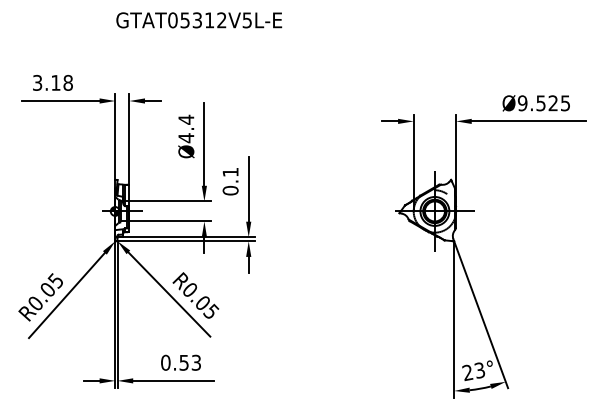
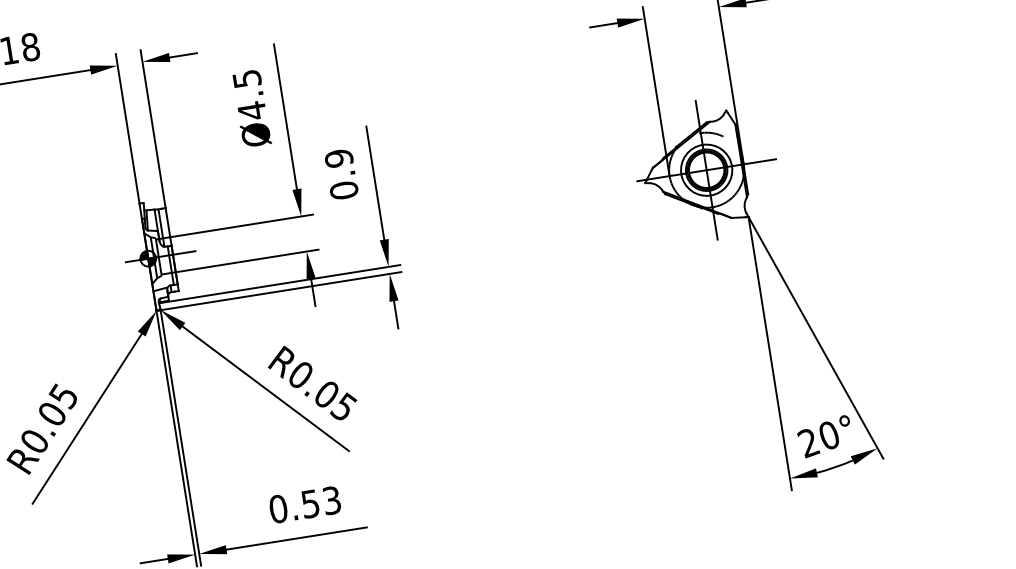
text: (186, 119) -> (247, 78), Ø4.4 -> Ø4.5
text: (230, 172) -> (338, 158), 0.1 -> 0.9
text: (479, 370) -> (828, 435), 23° -> 20°

